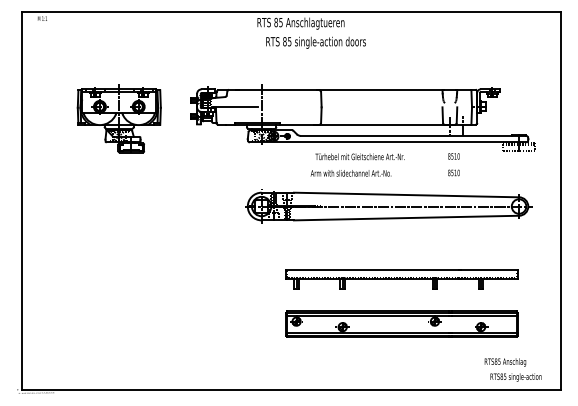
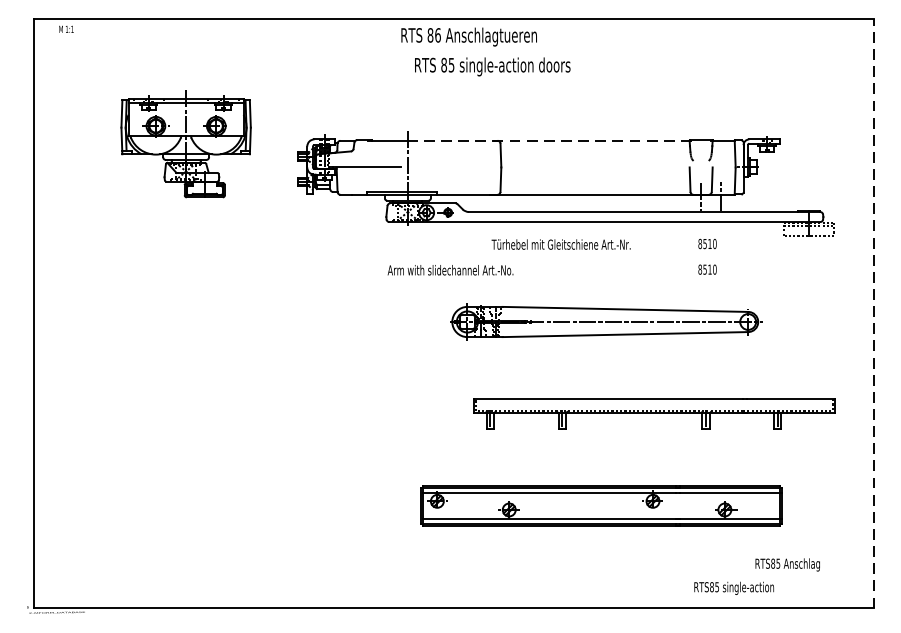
text: (280, 22) -> (437, 35), 85 -> 86
line: (352, 90) -> (549, 141), solid -> dashed
part: (118, 118) -> (184, 144), moved
text: (350, 173) -> (449, 270), moved
line: (560, 200) -> (873, 312), solid -> dashed
part: (388, 206) -> (605, 321), size x0.7
part: (401, 279) -> (653, 413), moved
part: (401, 323) -> (600, 504), moved
text: (515, 377) -> (733, 588), moved

